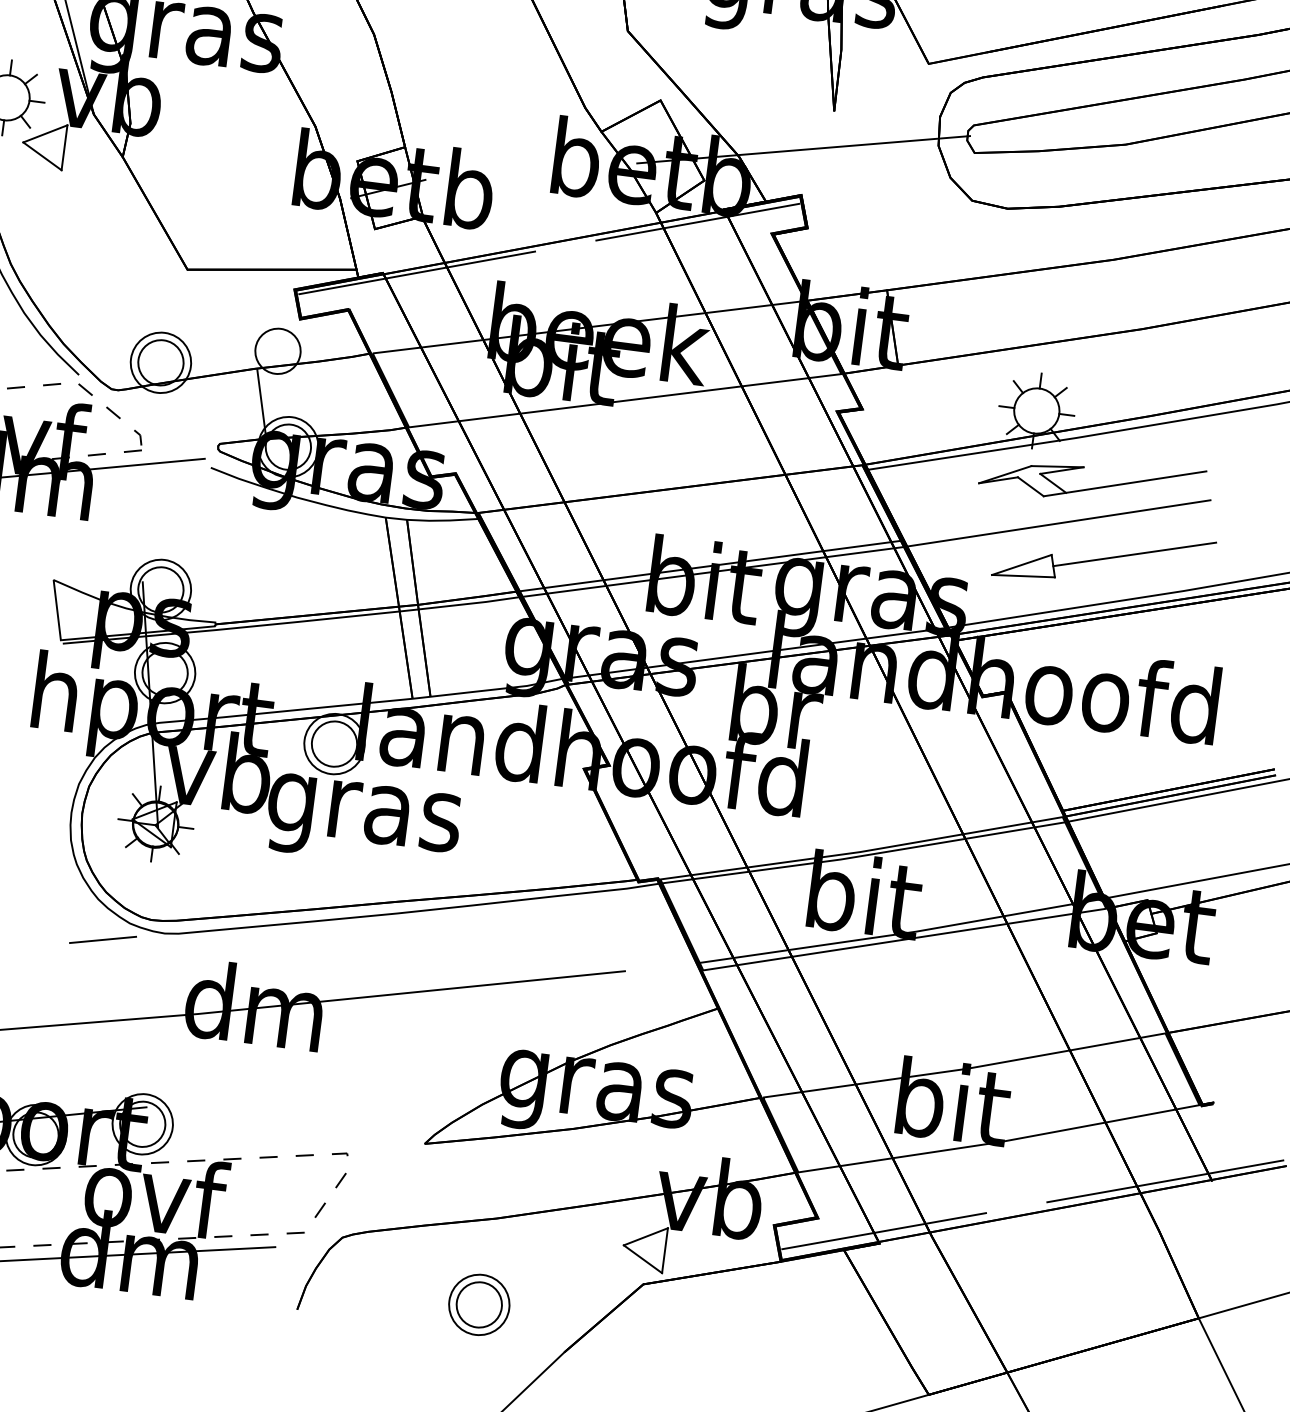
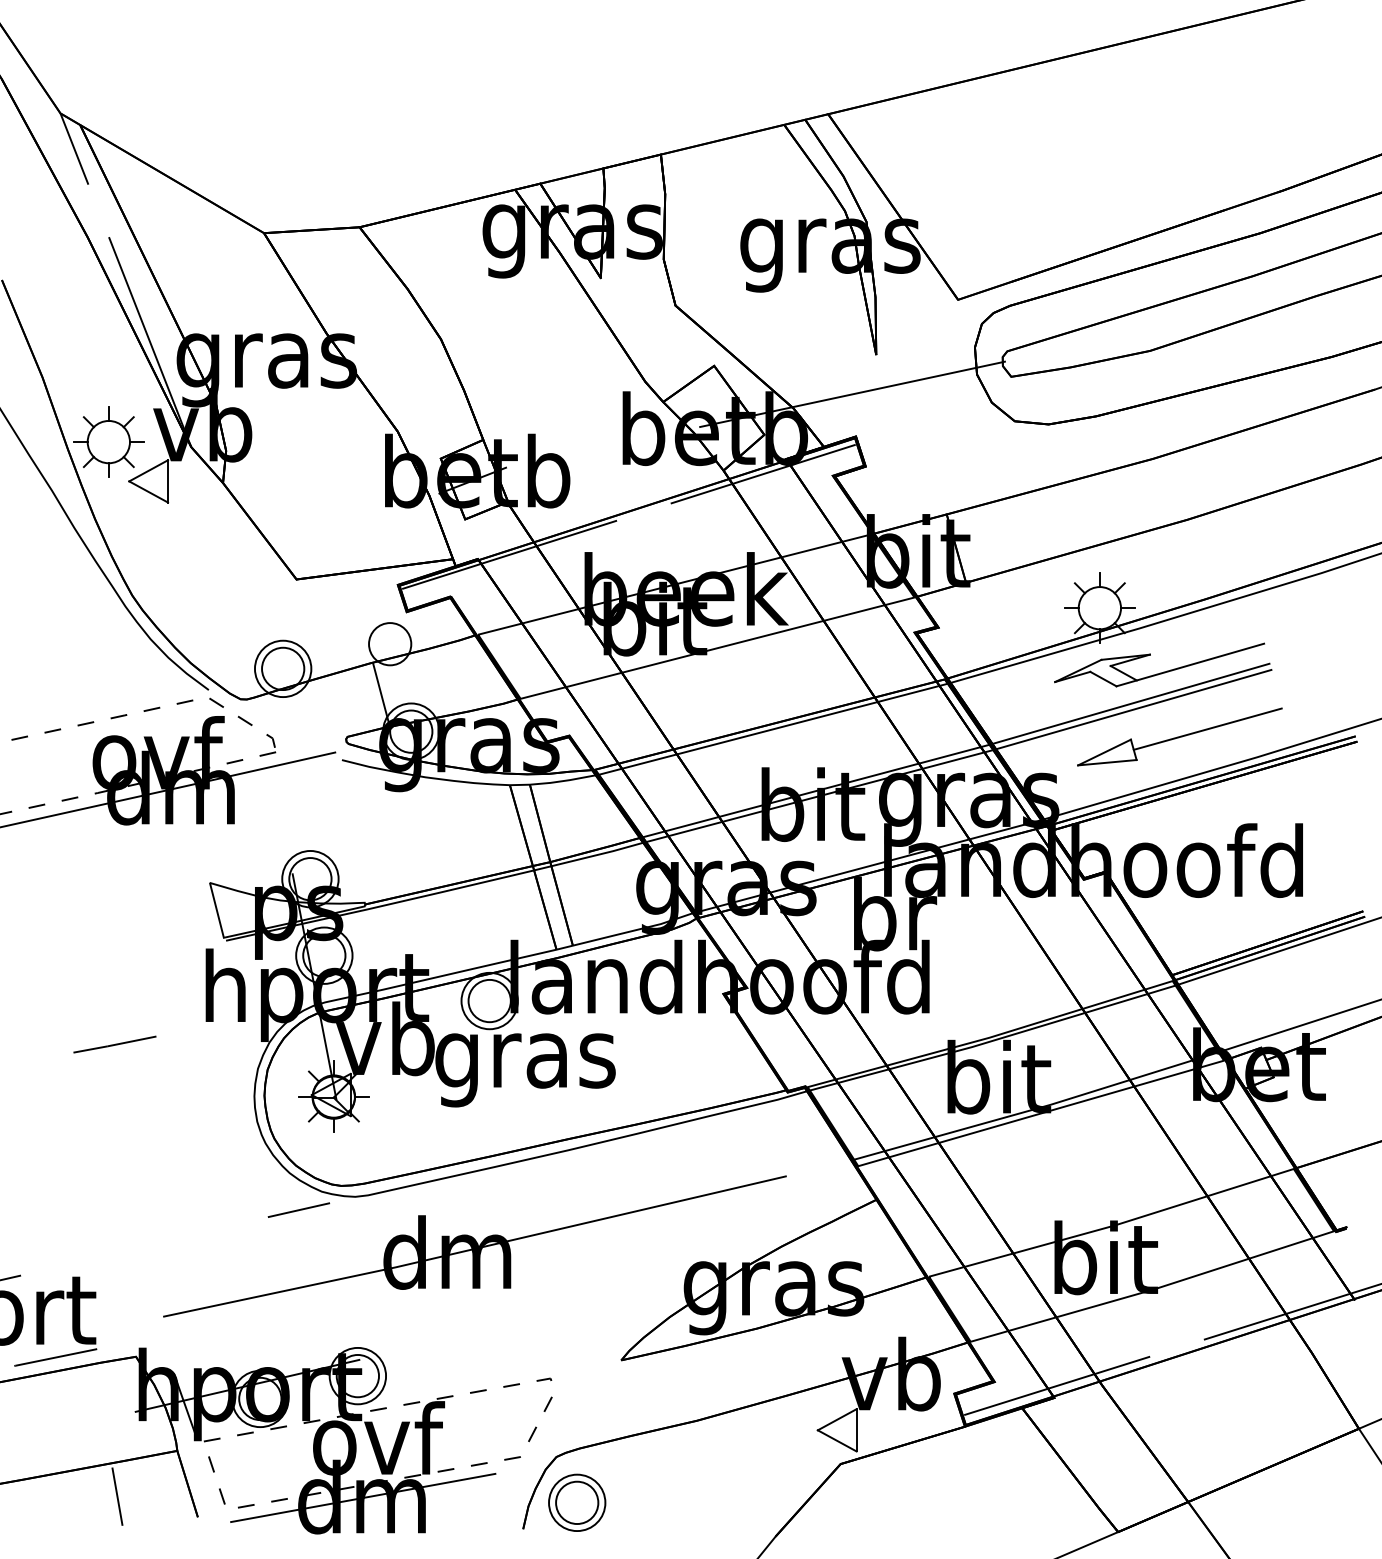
line: (672, 493) -> (772, 728), added
line: (1056, 516) -> (1130, 703), added
part: (479, 1304) -> (577, 1502), moved

